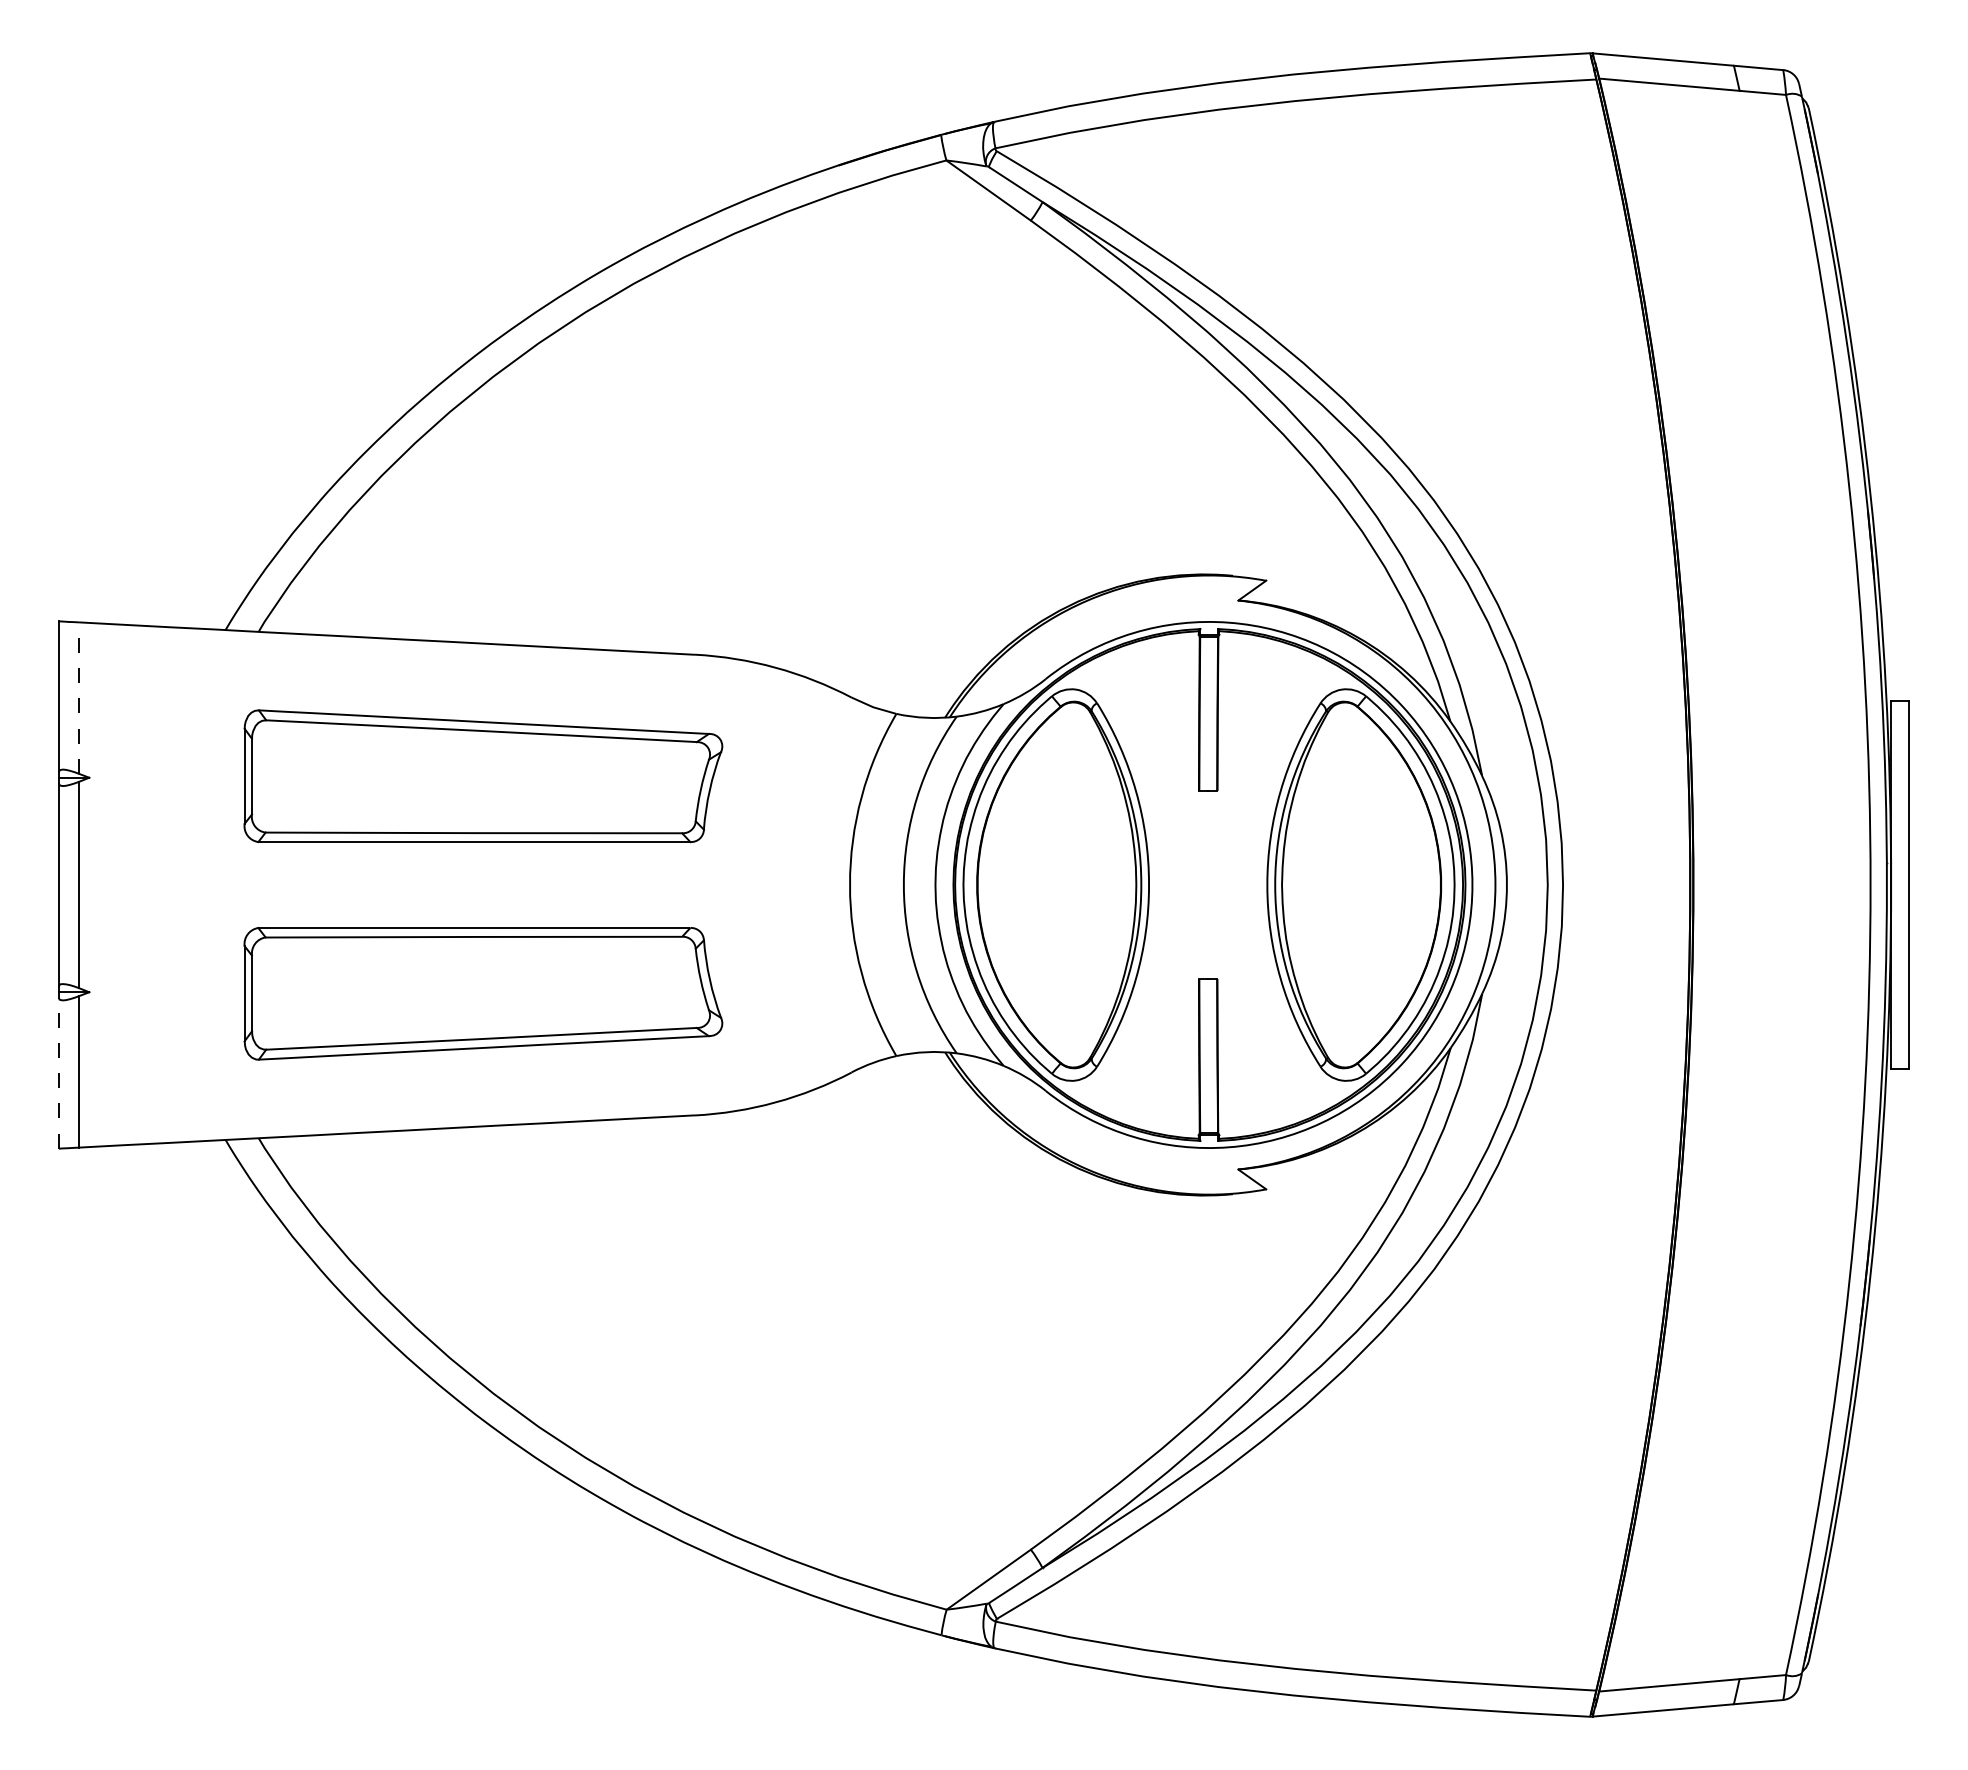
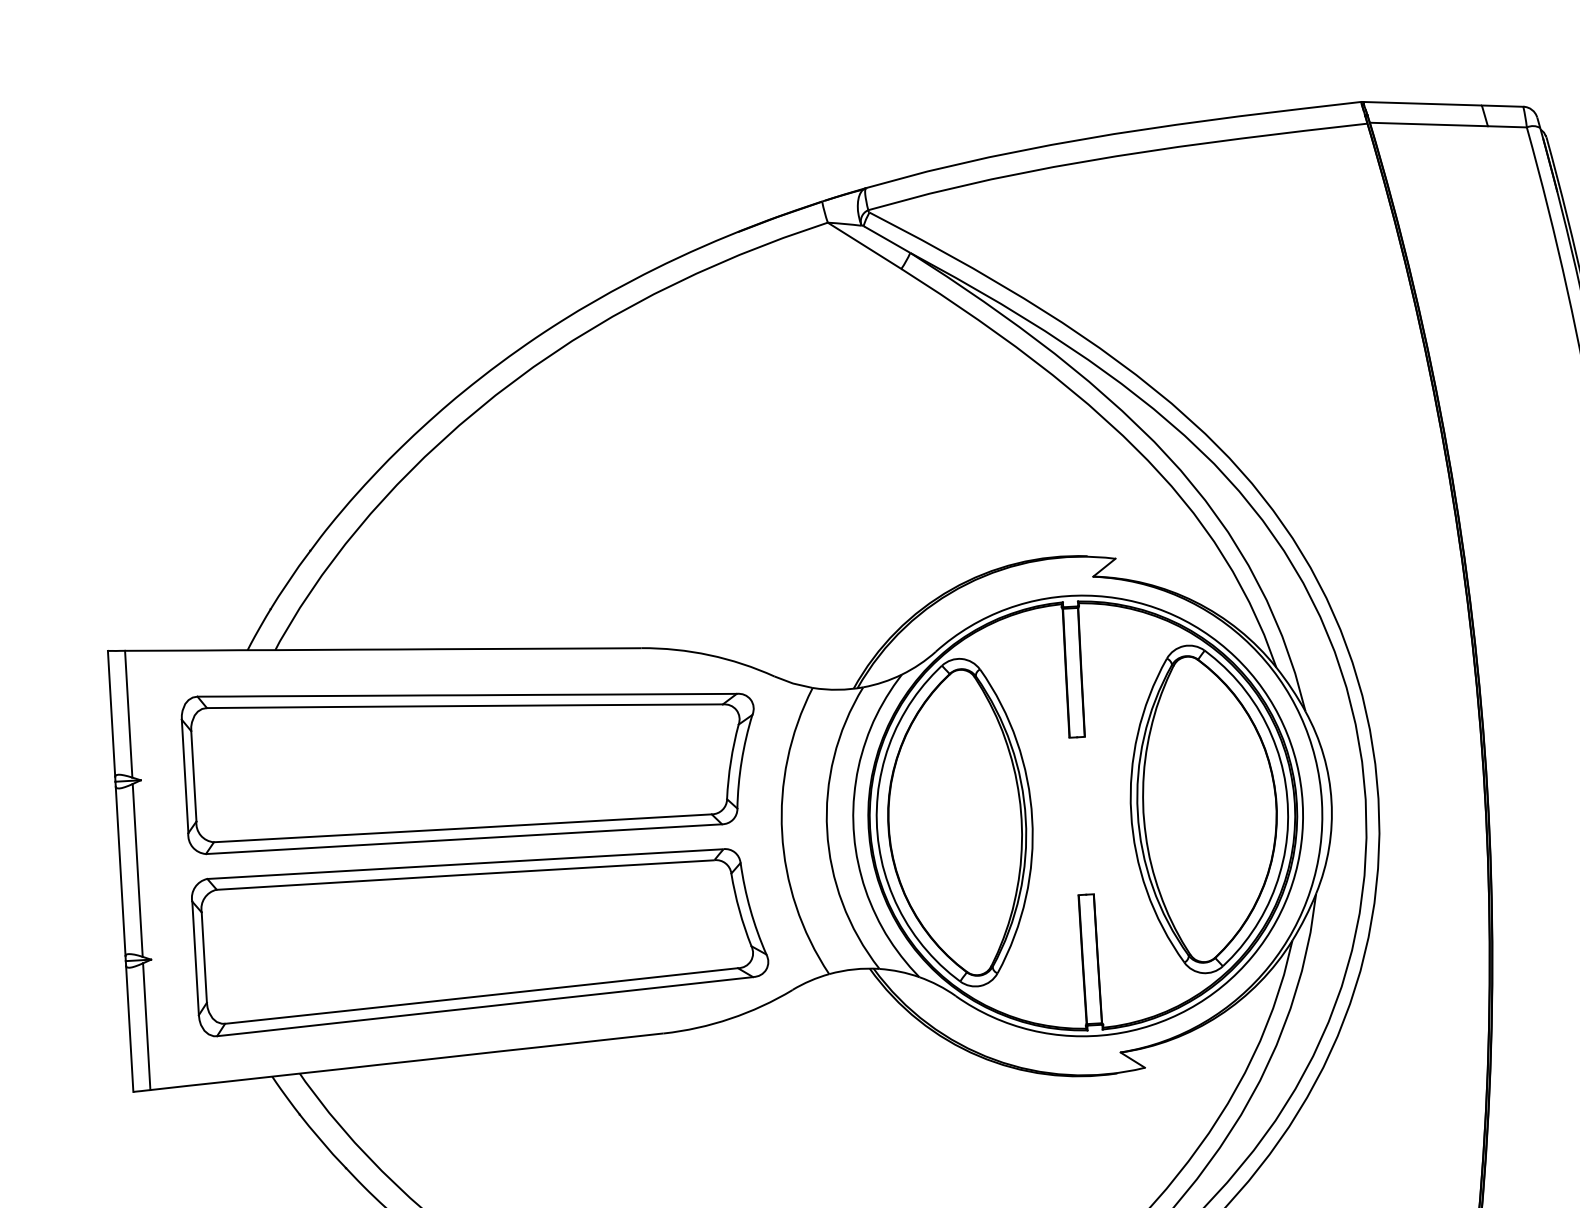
line: (79, 698) -> (128, 714), dashed -> solid
part: (483, 776) -> (470, 760), size x1.43
part: (483, 993) -> (480, 941), size x1.43
line: (59, 1072) -> (130, 1028), dashed -> solid

